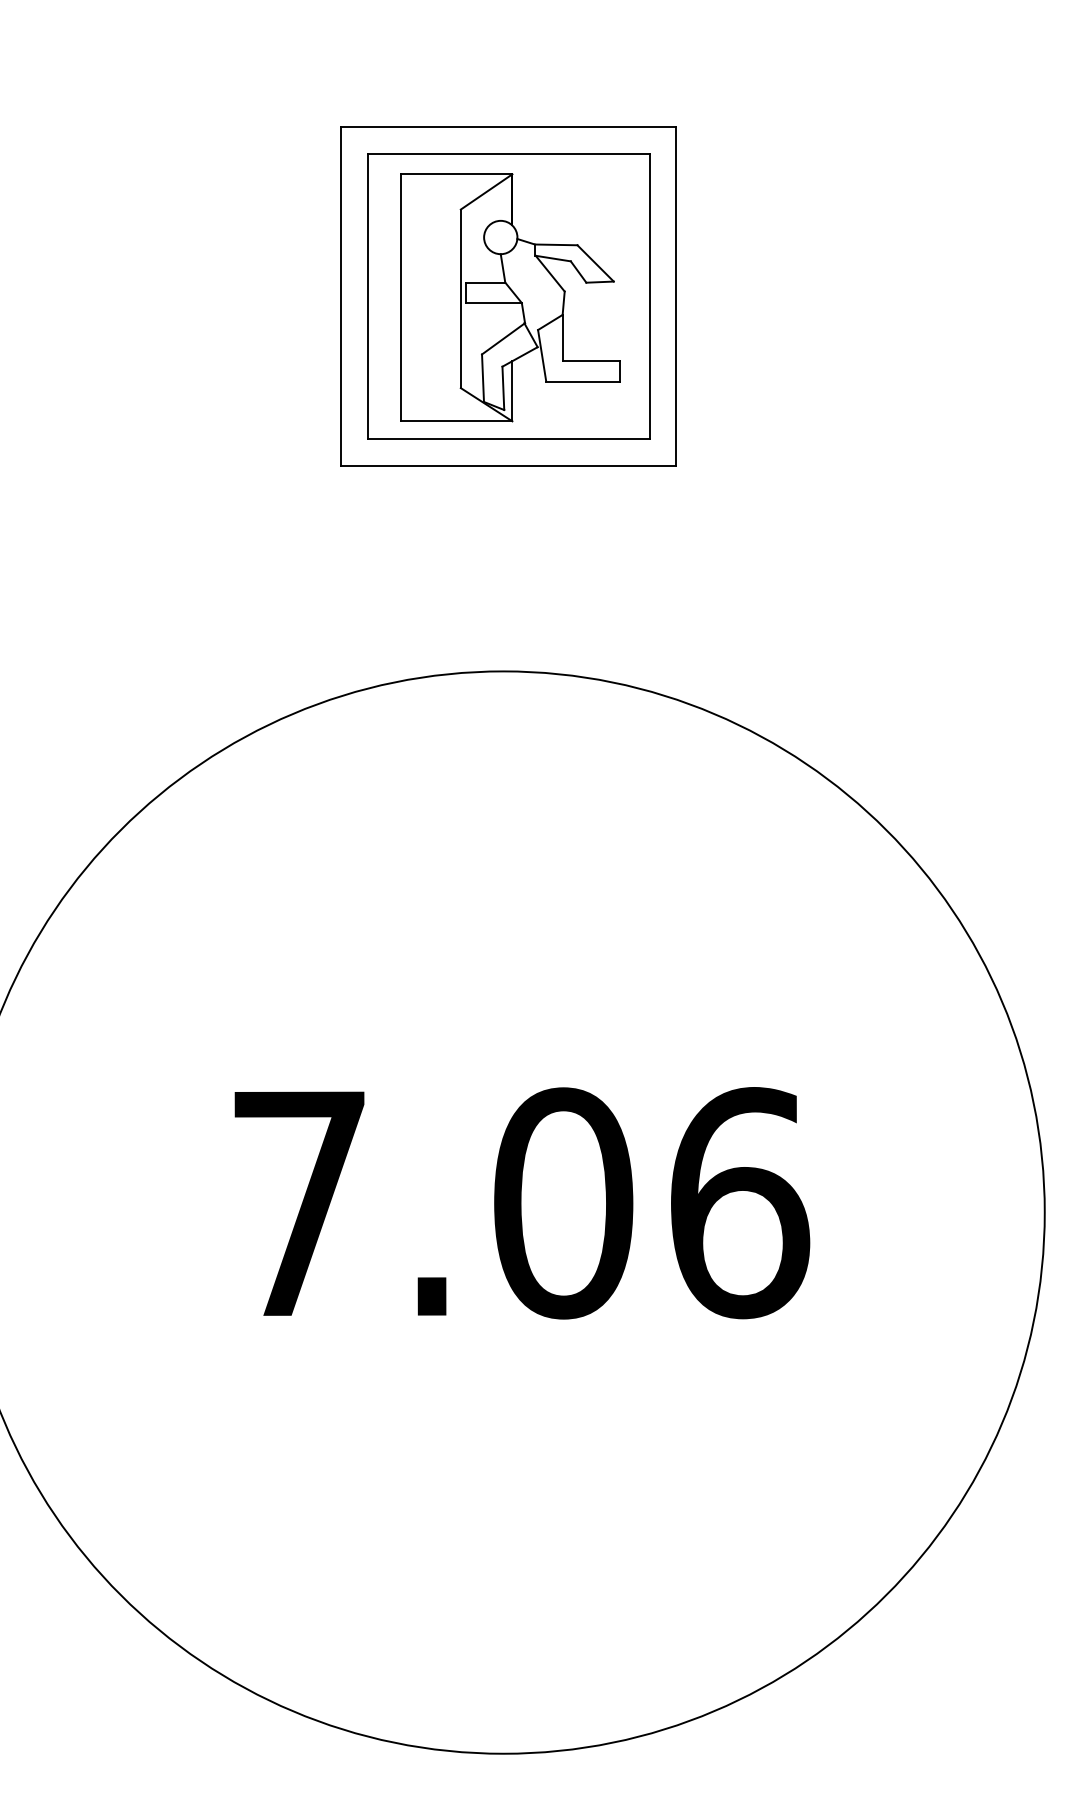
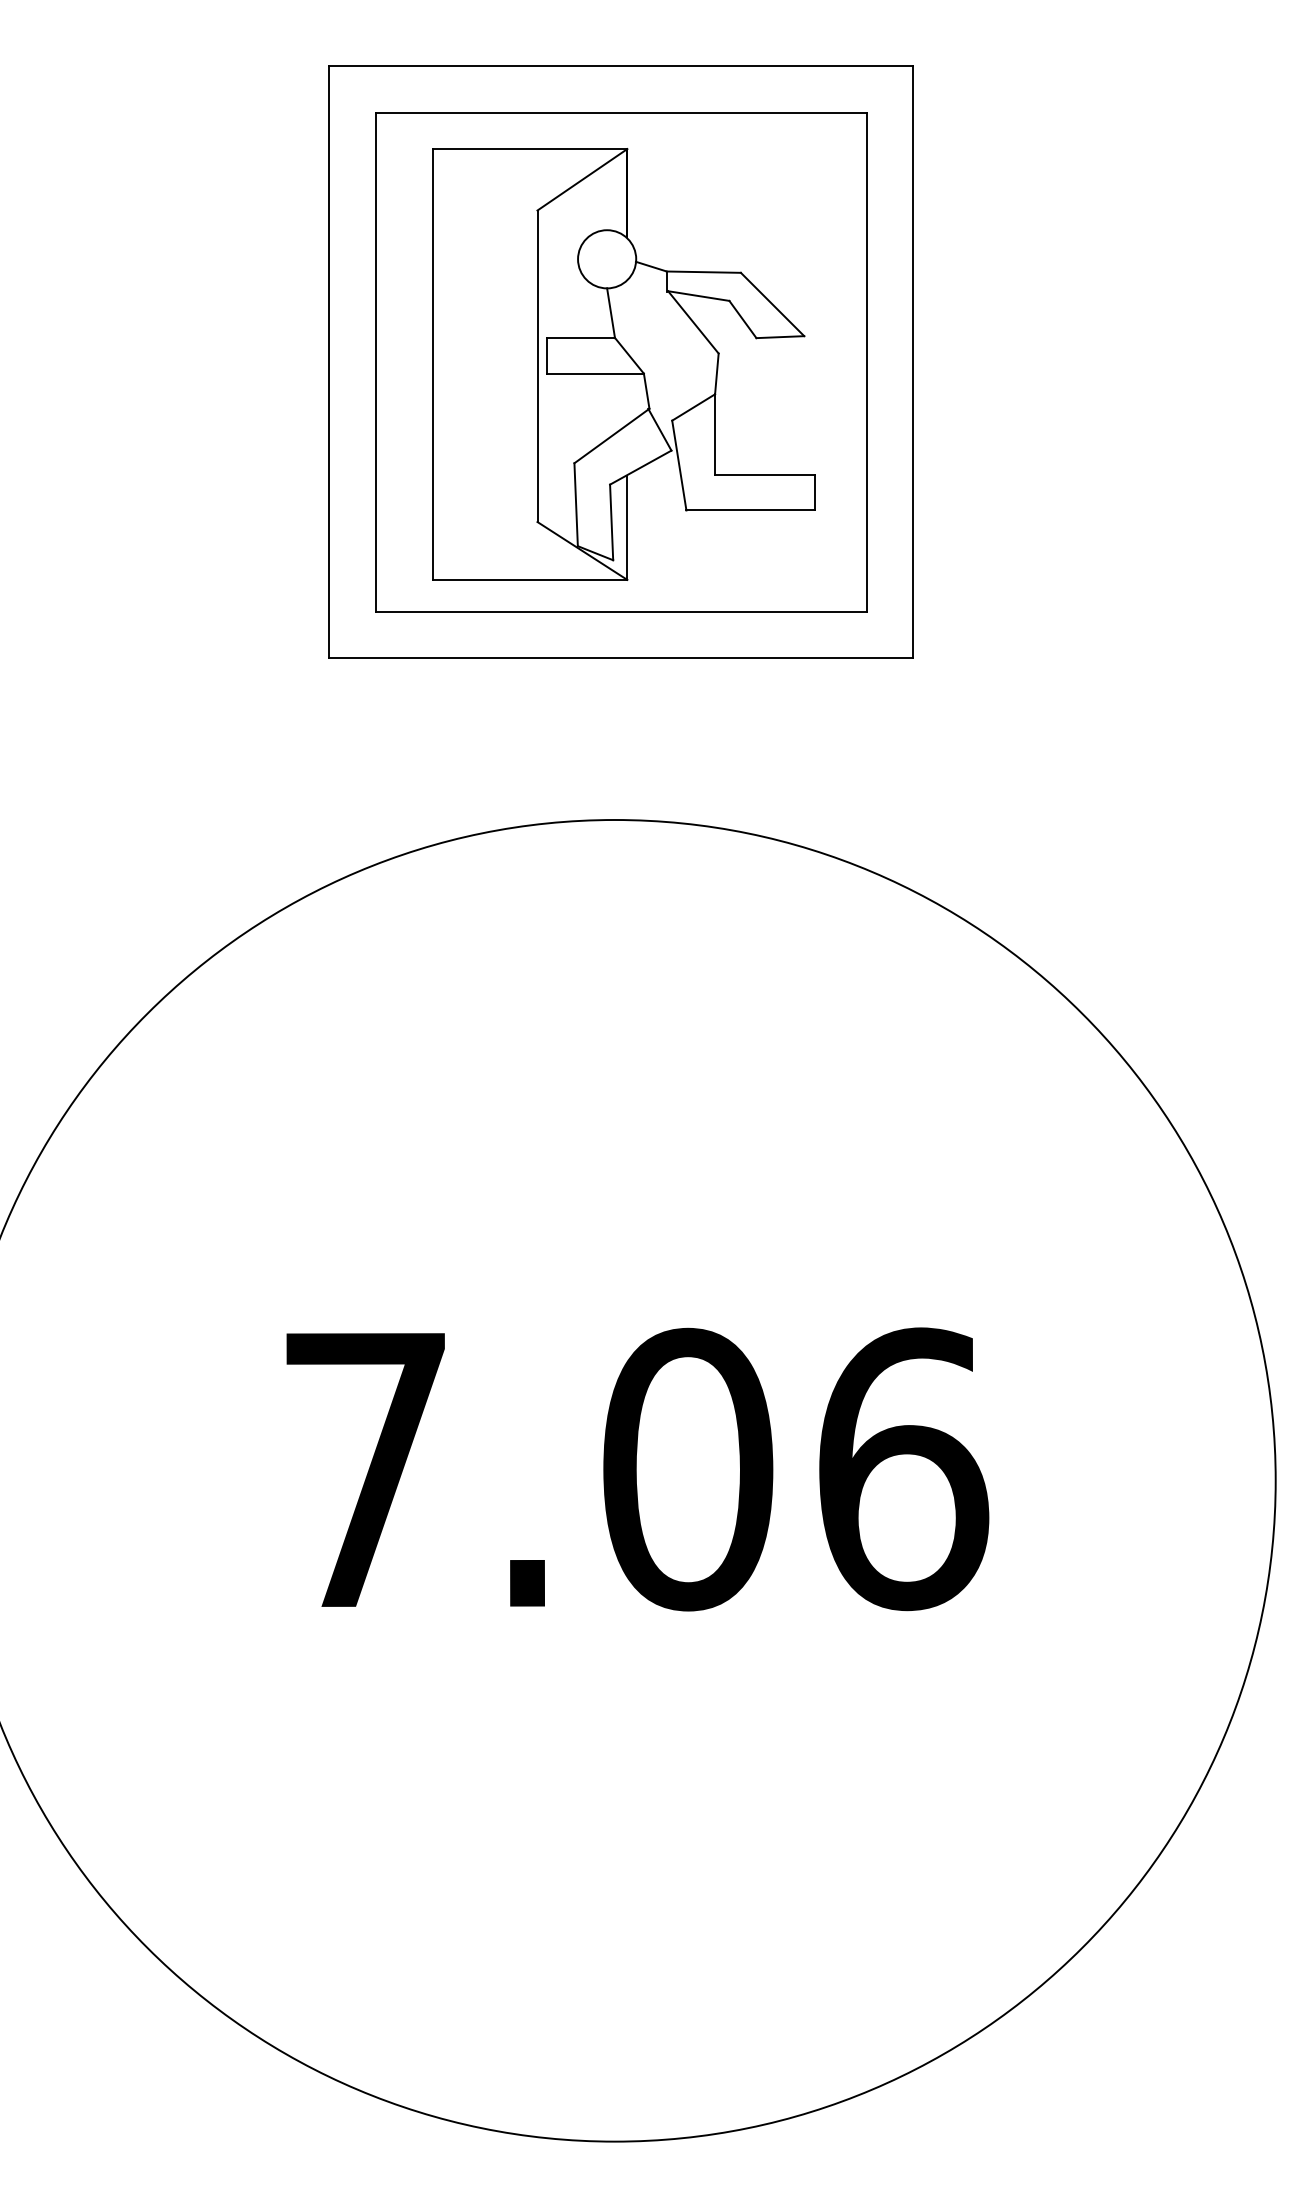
part: (508, 296) -> (620, 362), size x1.43

